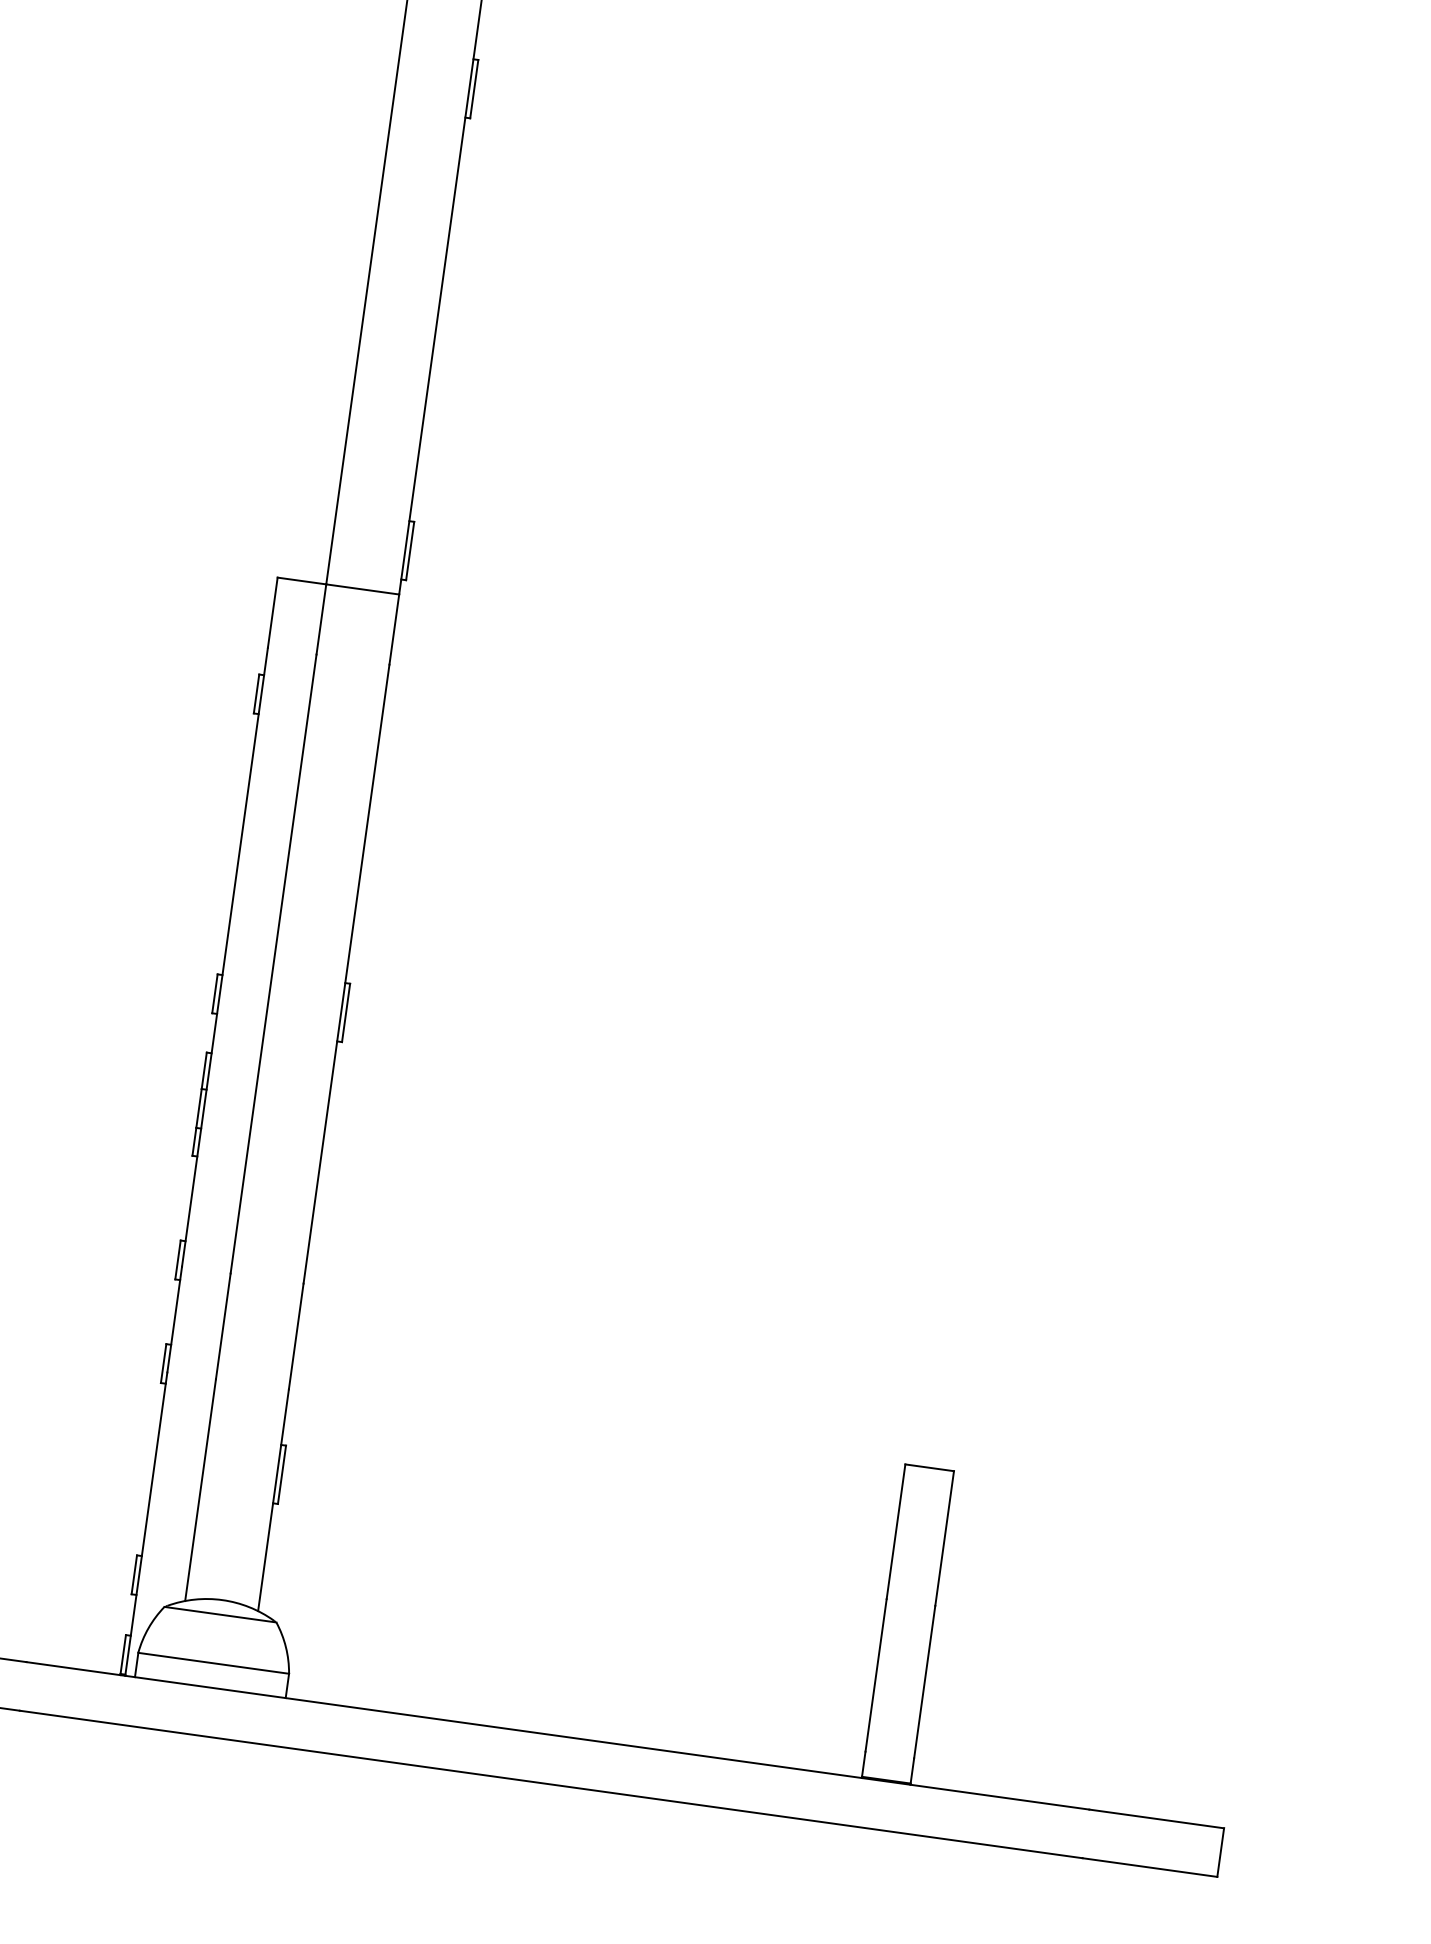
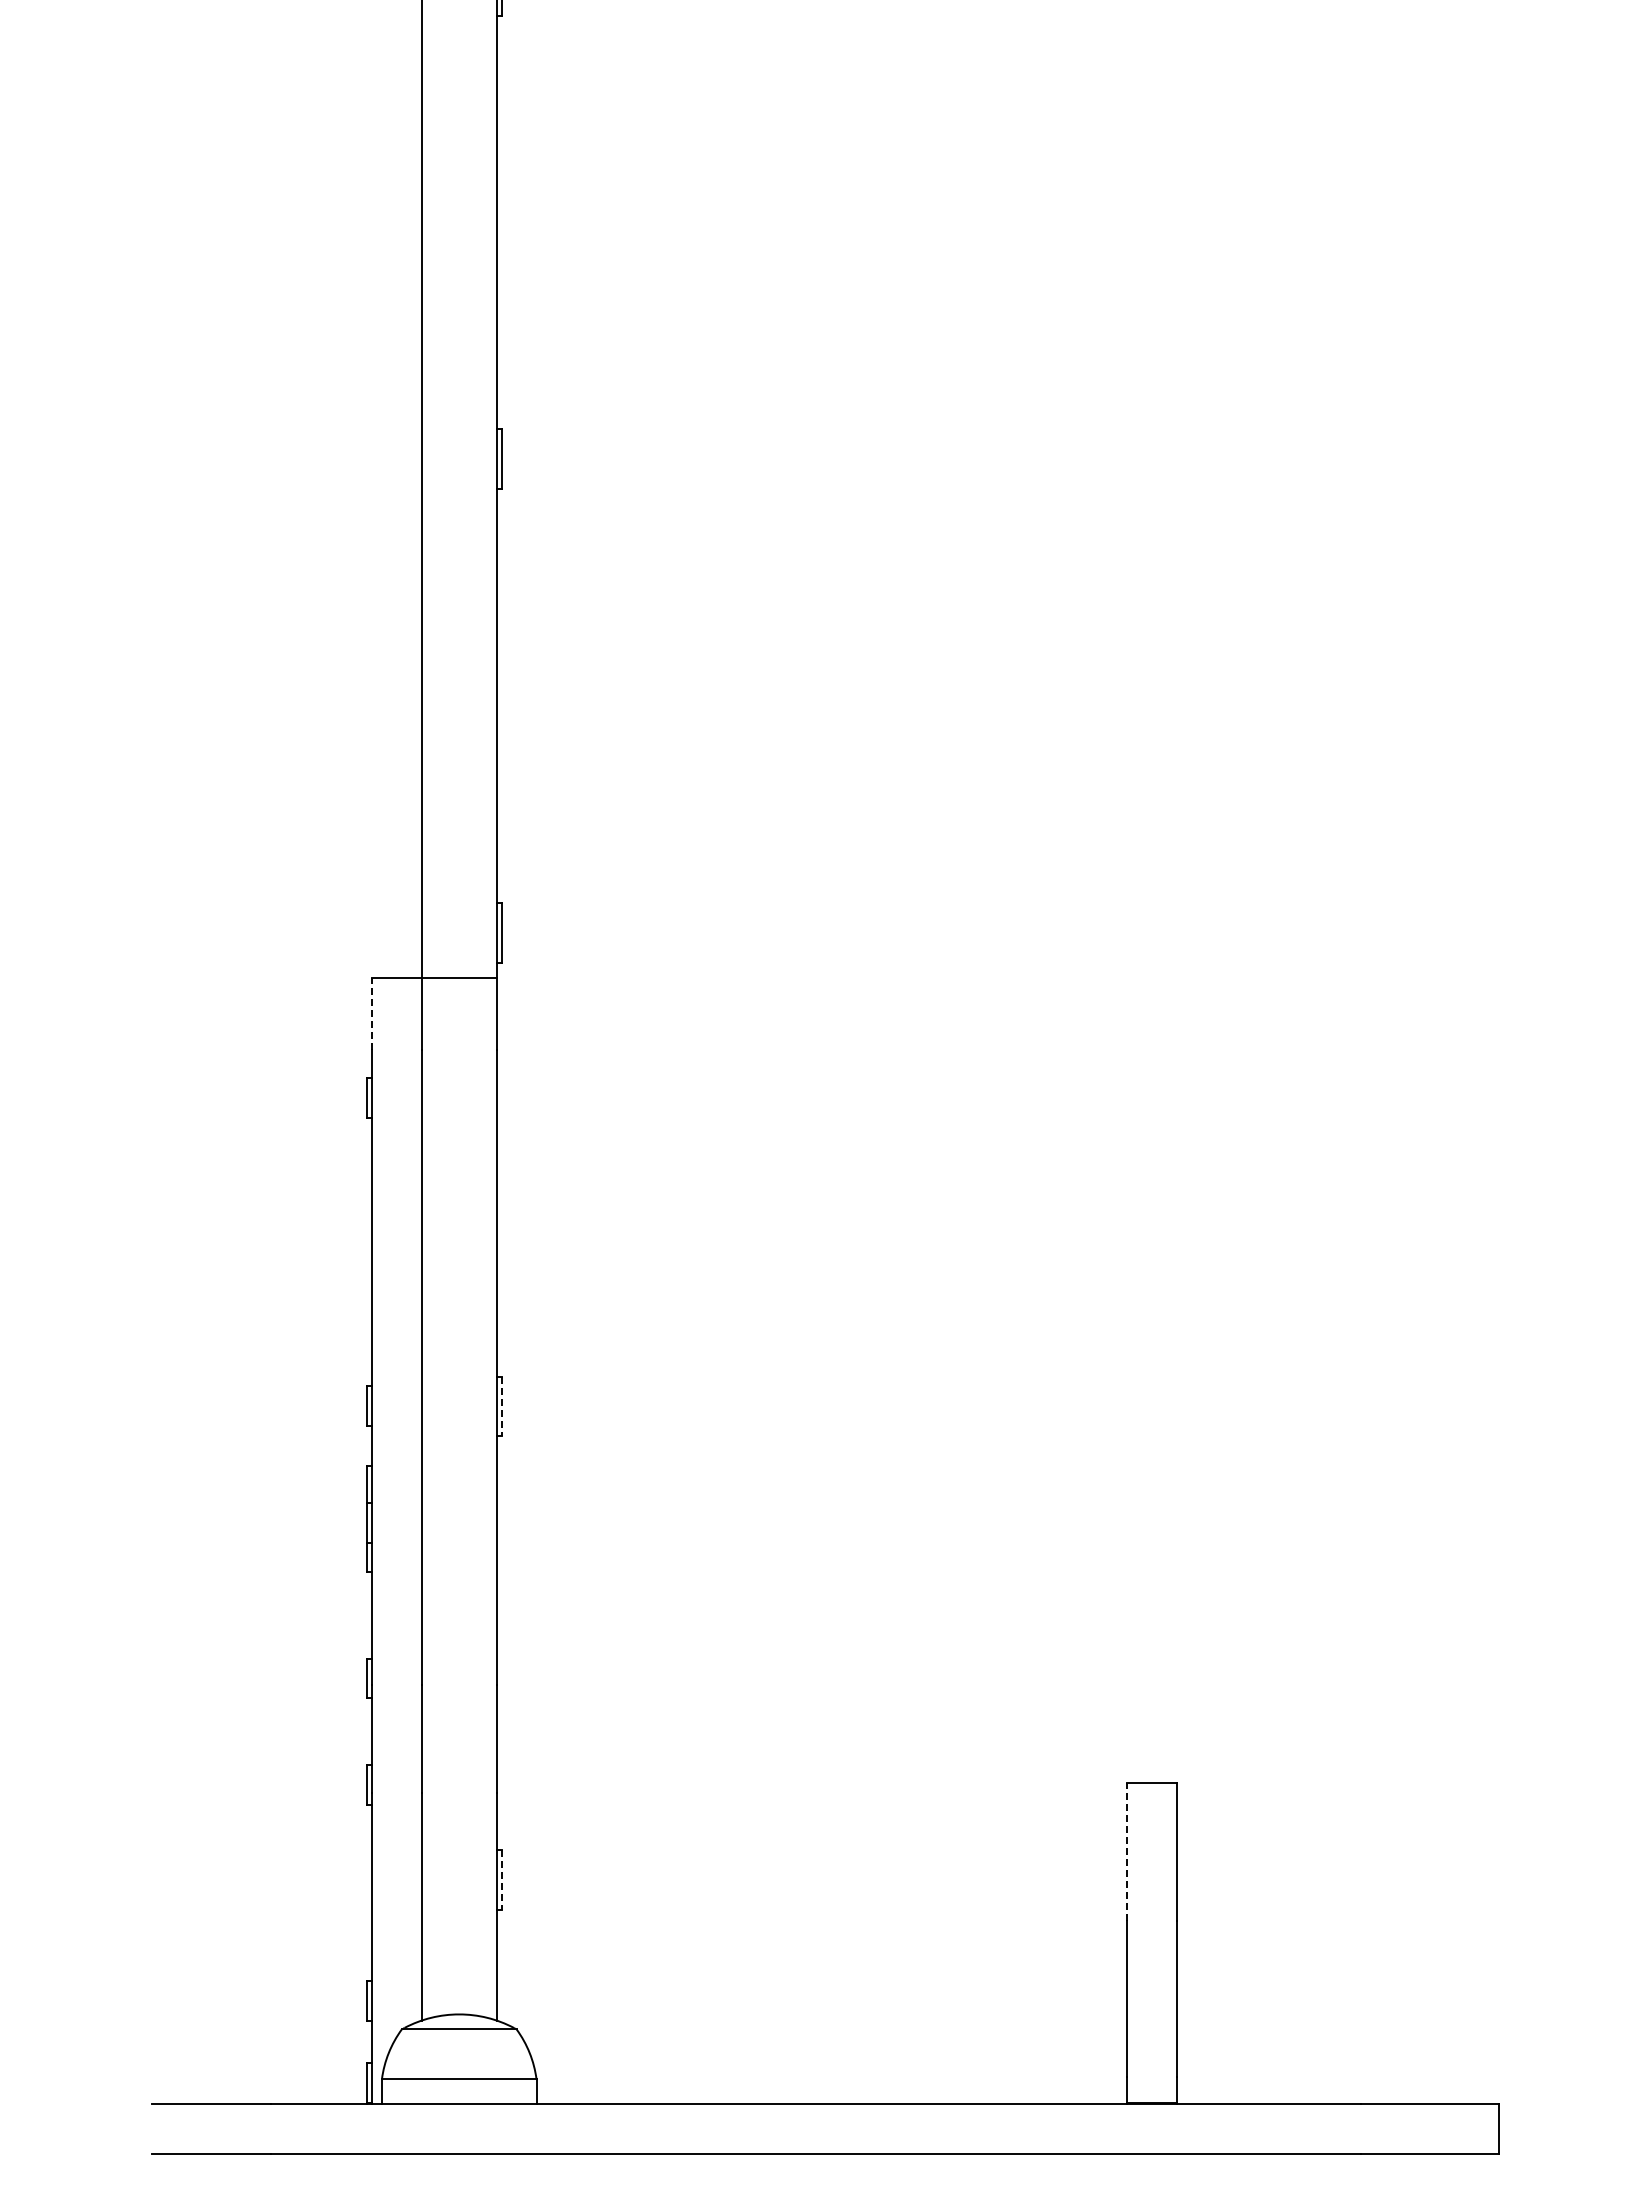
line: (273, 613) -> (372, 1014), solid -> dashed
line: (345, 1012) -> (501, 1406), solid -> dashed
line: (281, 1475) -> (501, 1880), solid -> dashed
line: (896, 1531) -> (1127, 1851), solid -> dashed

